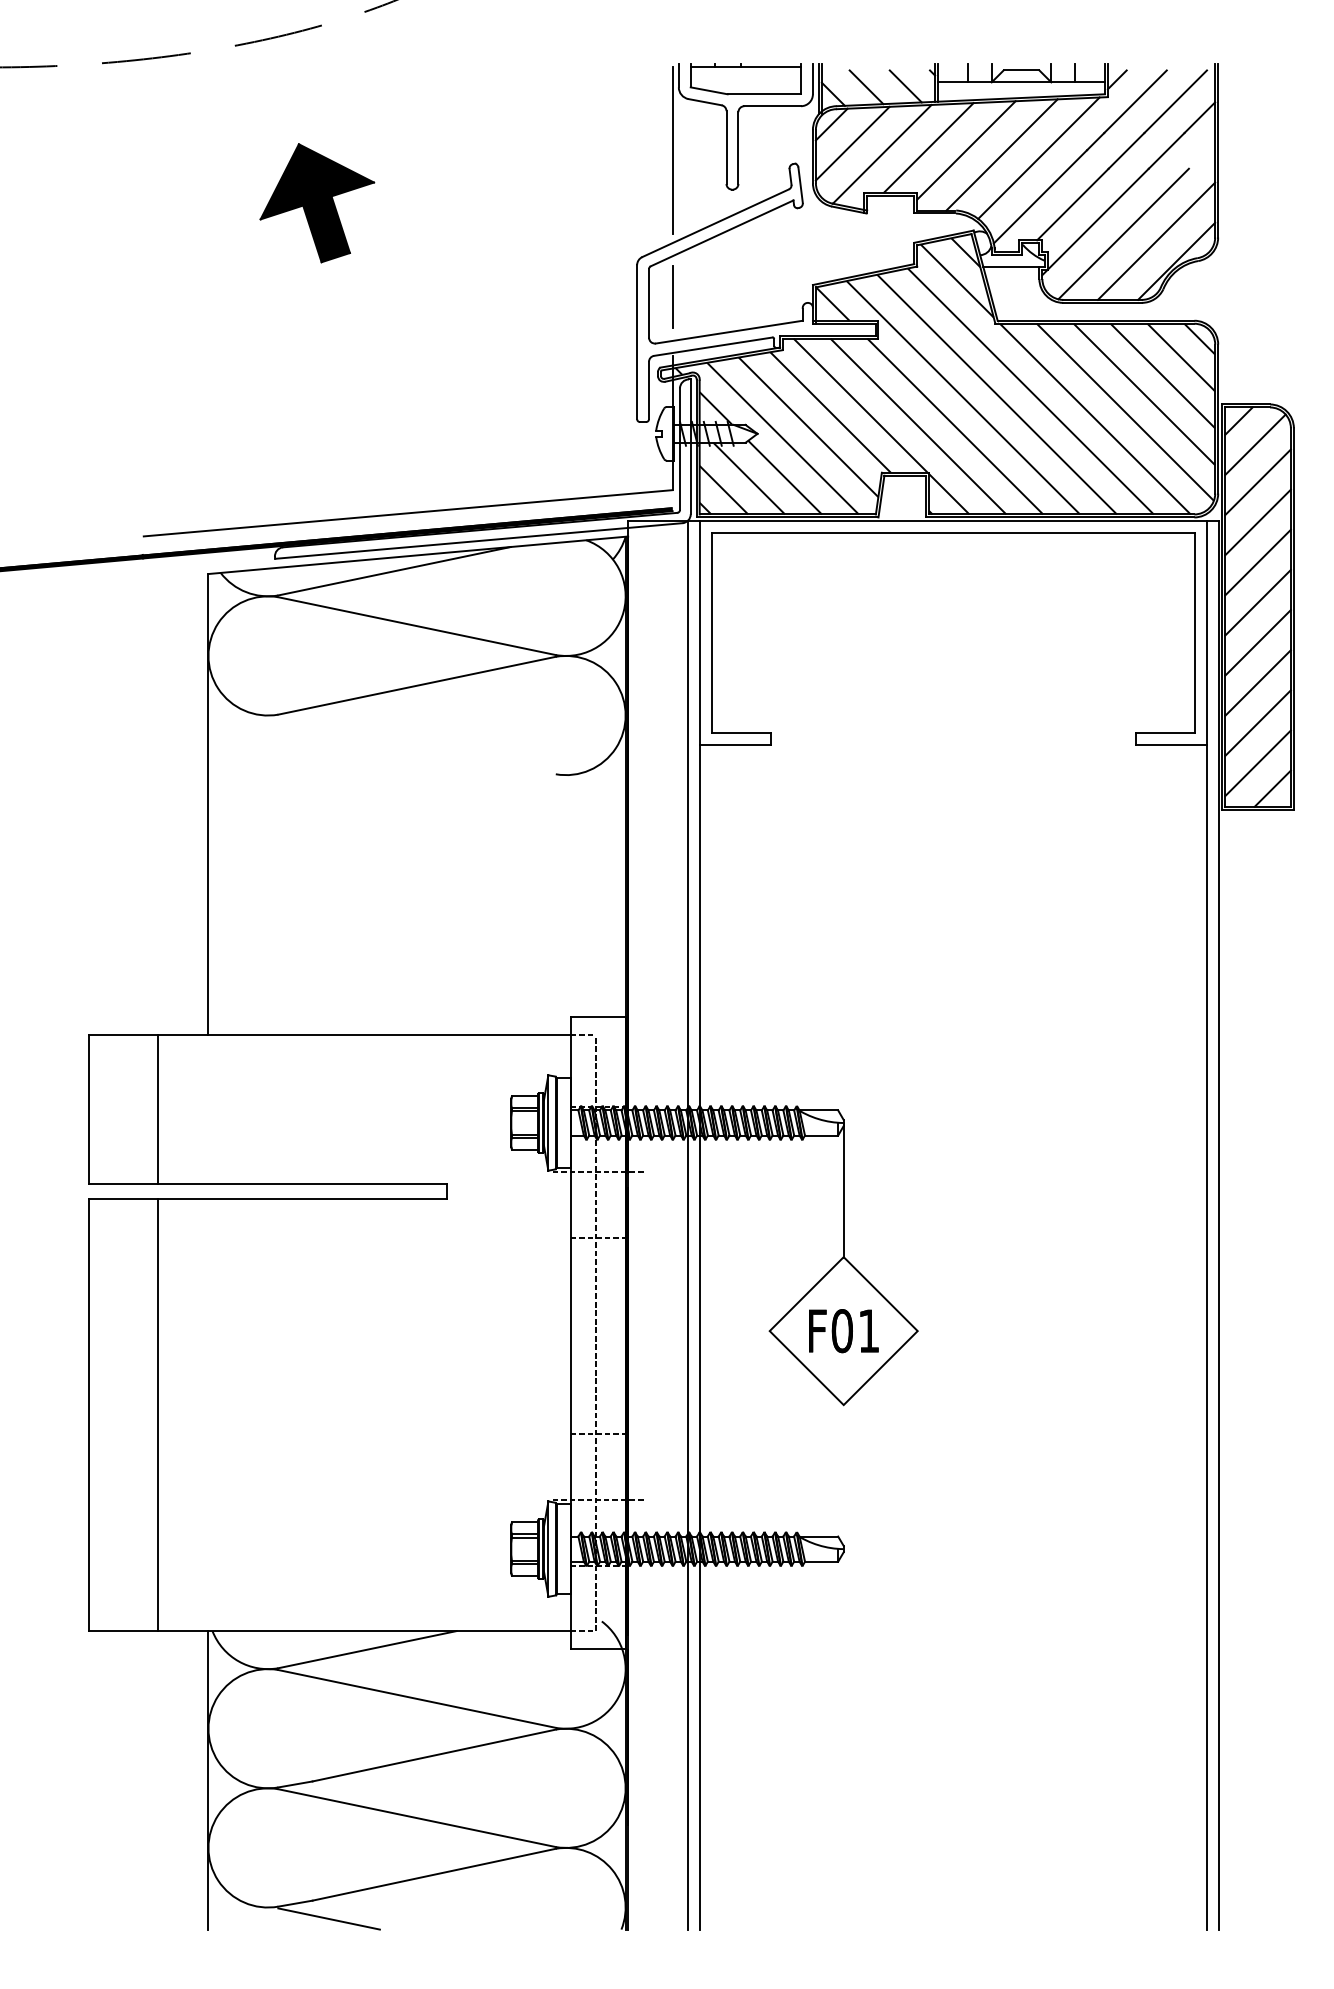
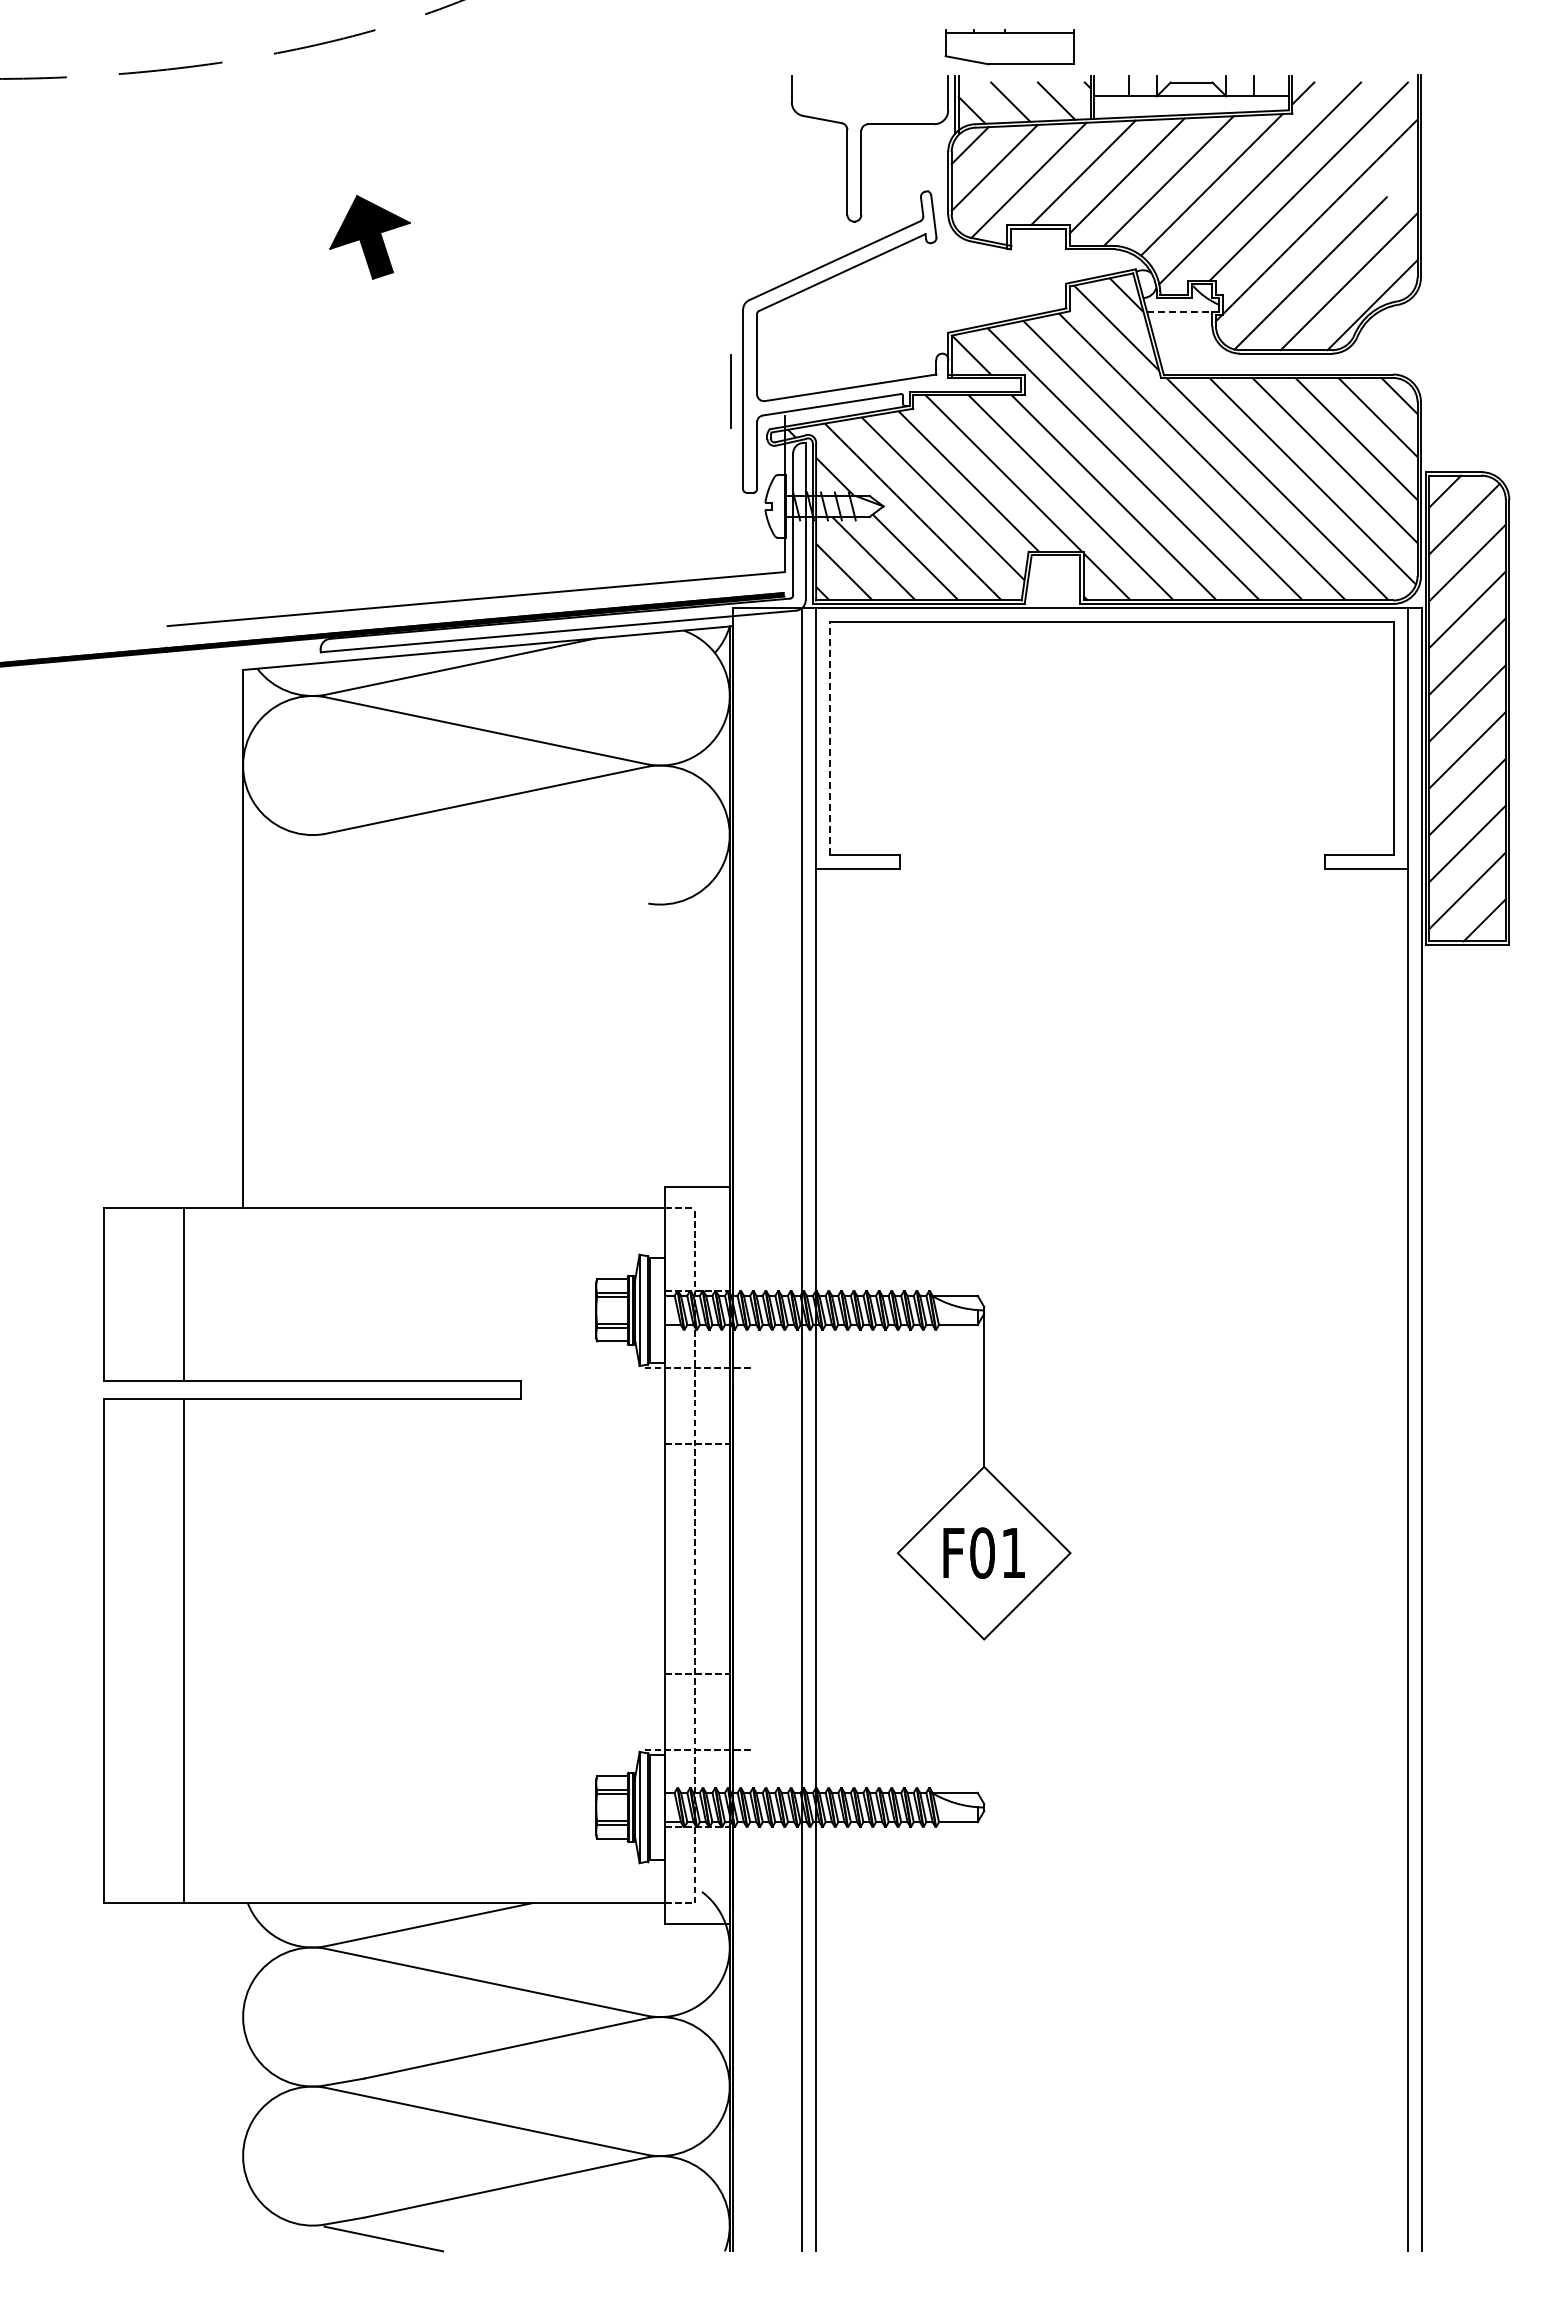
part: (745, 79) -> (1009, 47), moved
line: (672, 150) -> (784, 175), removed
part: (316, 203) -> (369, 237), size x0.6
line: (1011, 266) -> (1179, 311), solid -> dashed
line: (672, 296) -> (730, 391), moved
line: (712, 632) -> (830, 738), solid -> dashed
line: (208, 1780) -> (243, 2077), removed

